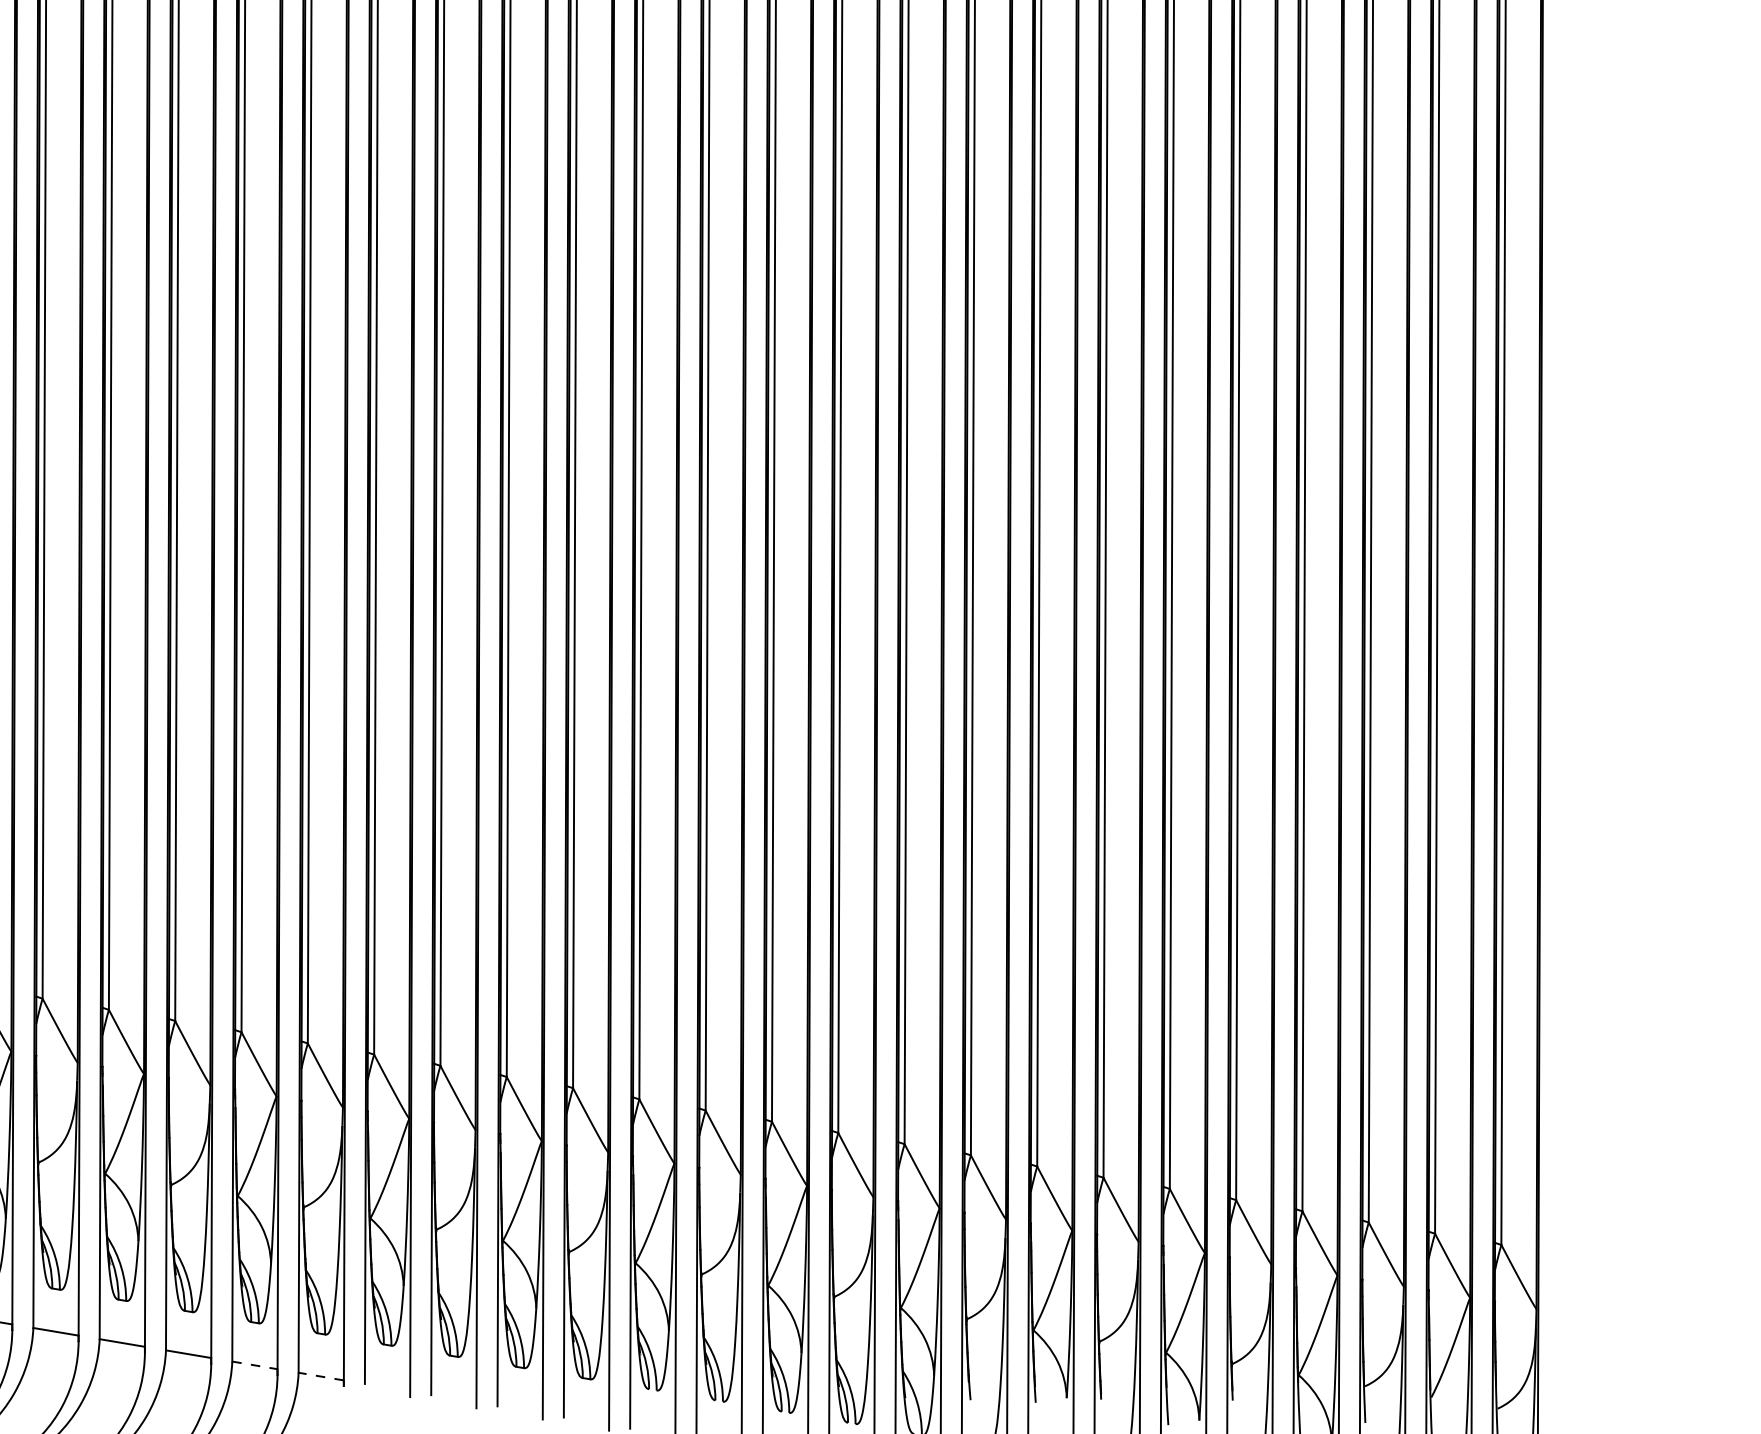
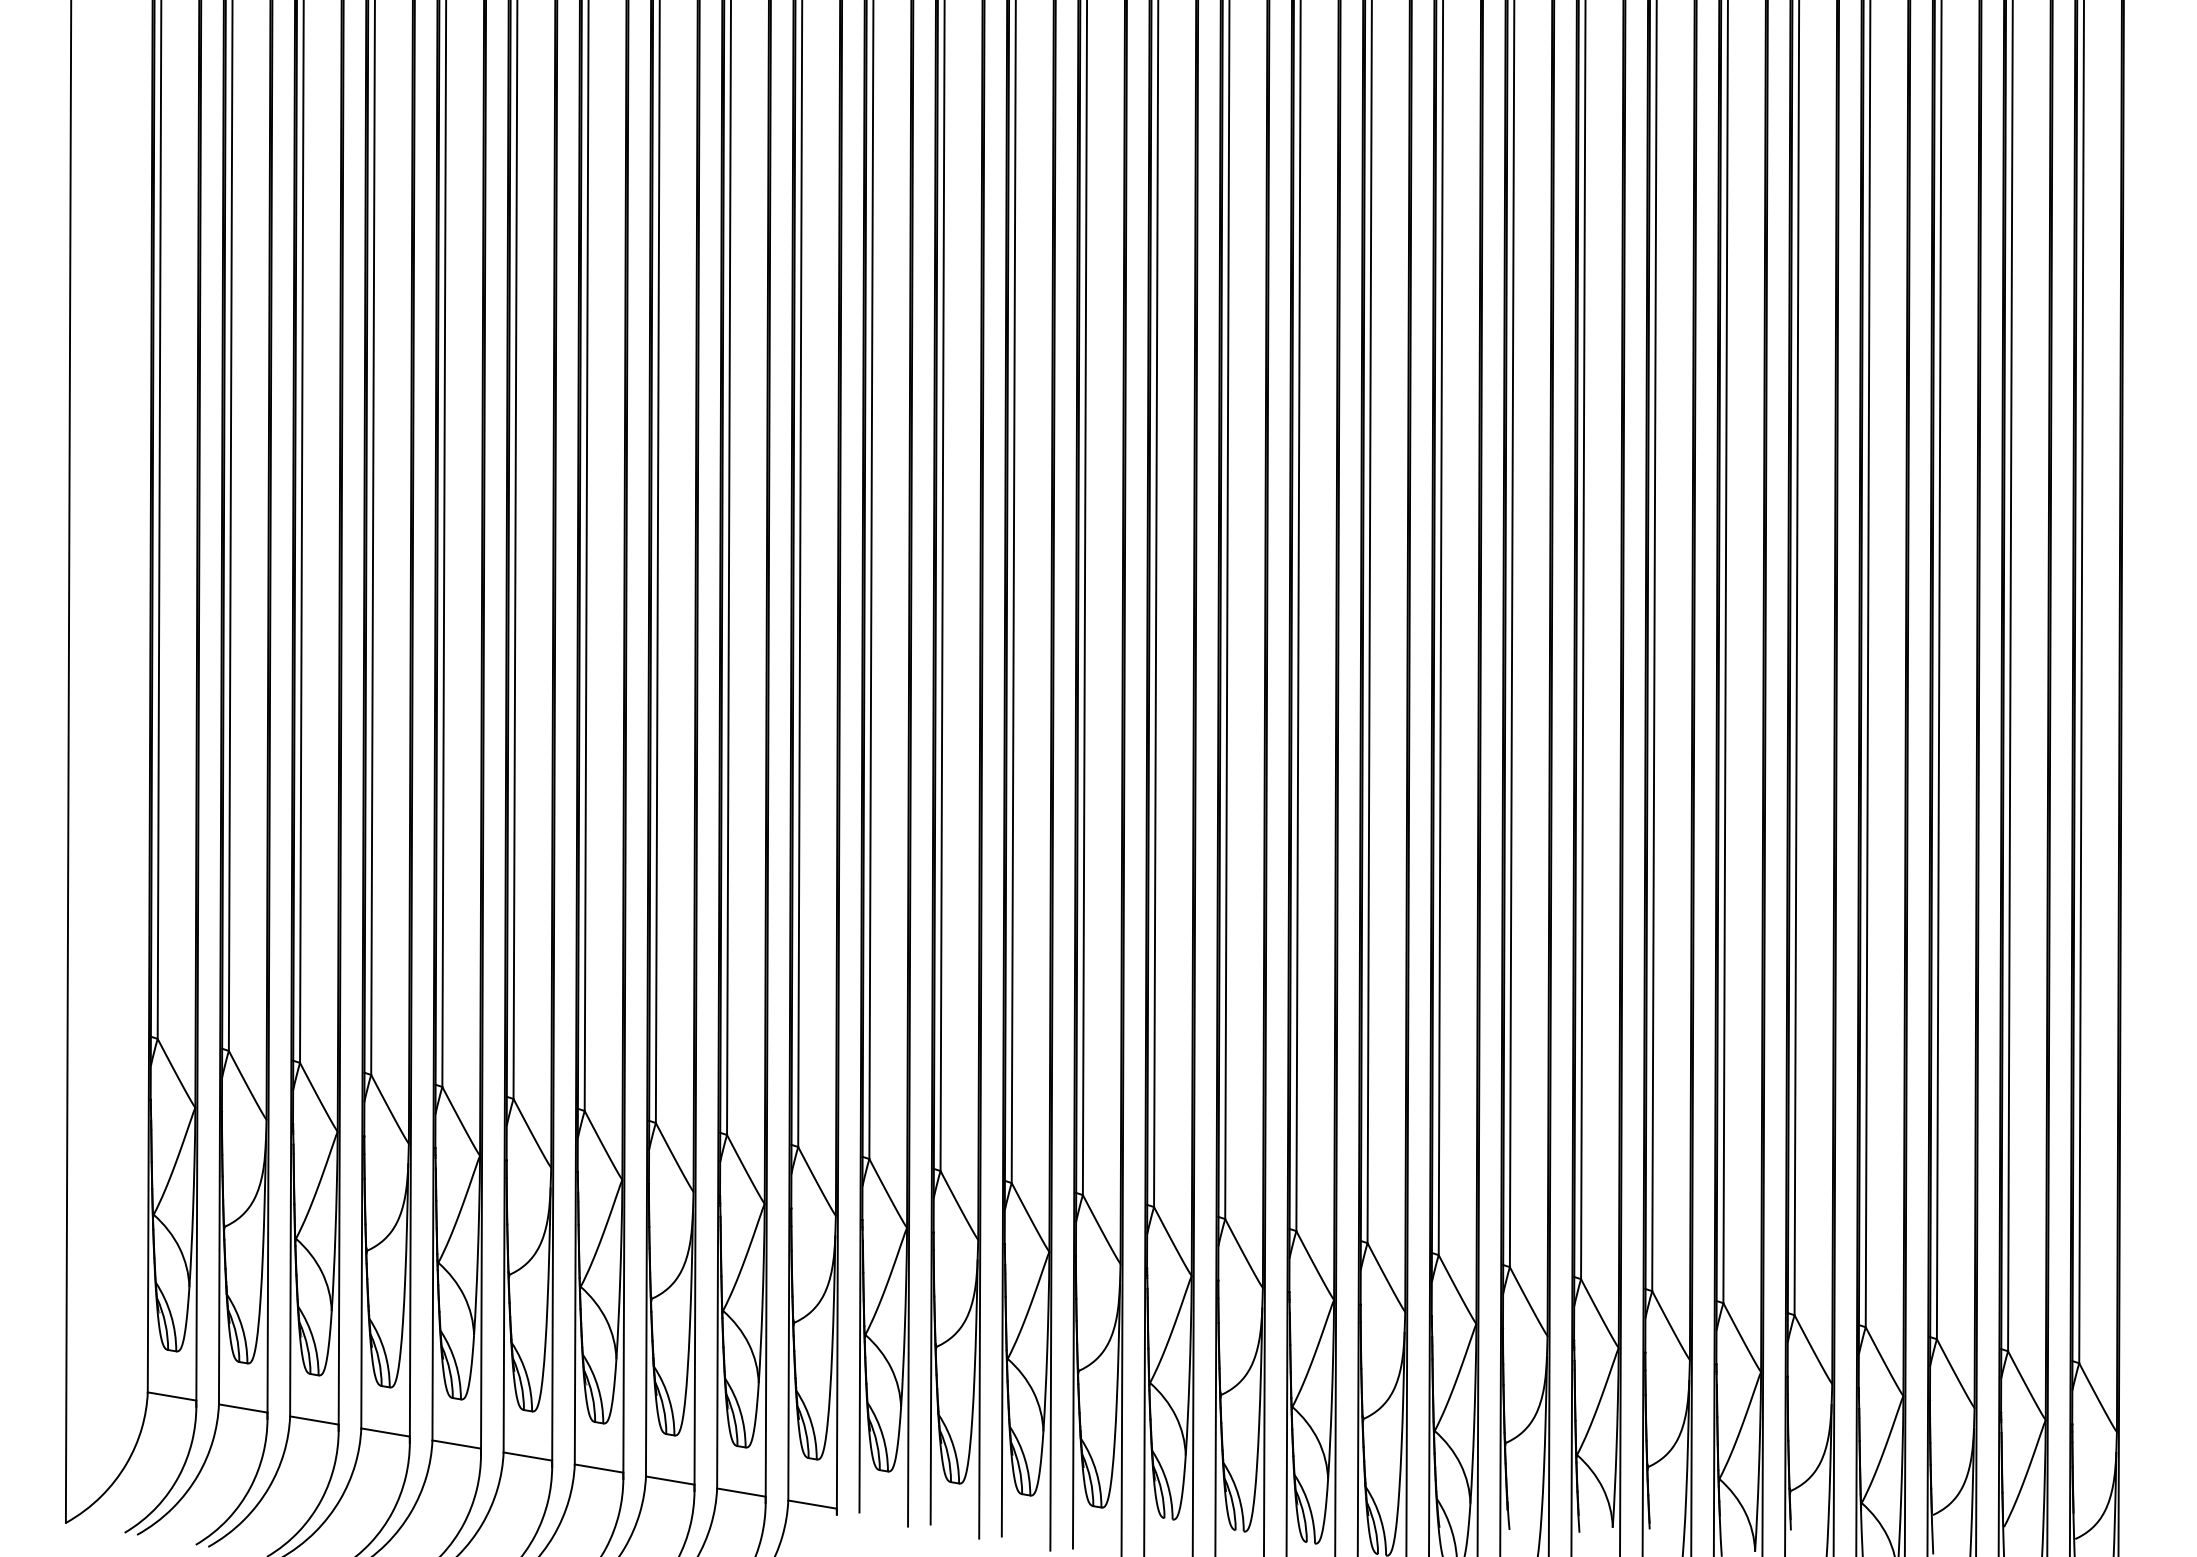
line: (255, 1365) -> (741, 1492), dashed -> solid
line: (321, 1376) -> (812, 1504), dashed -> solid

